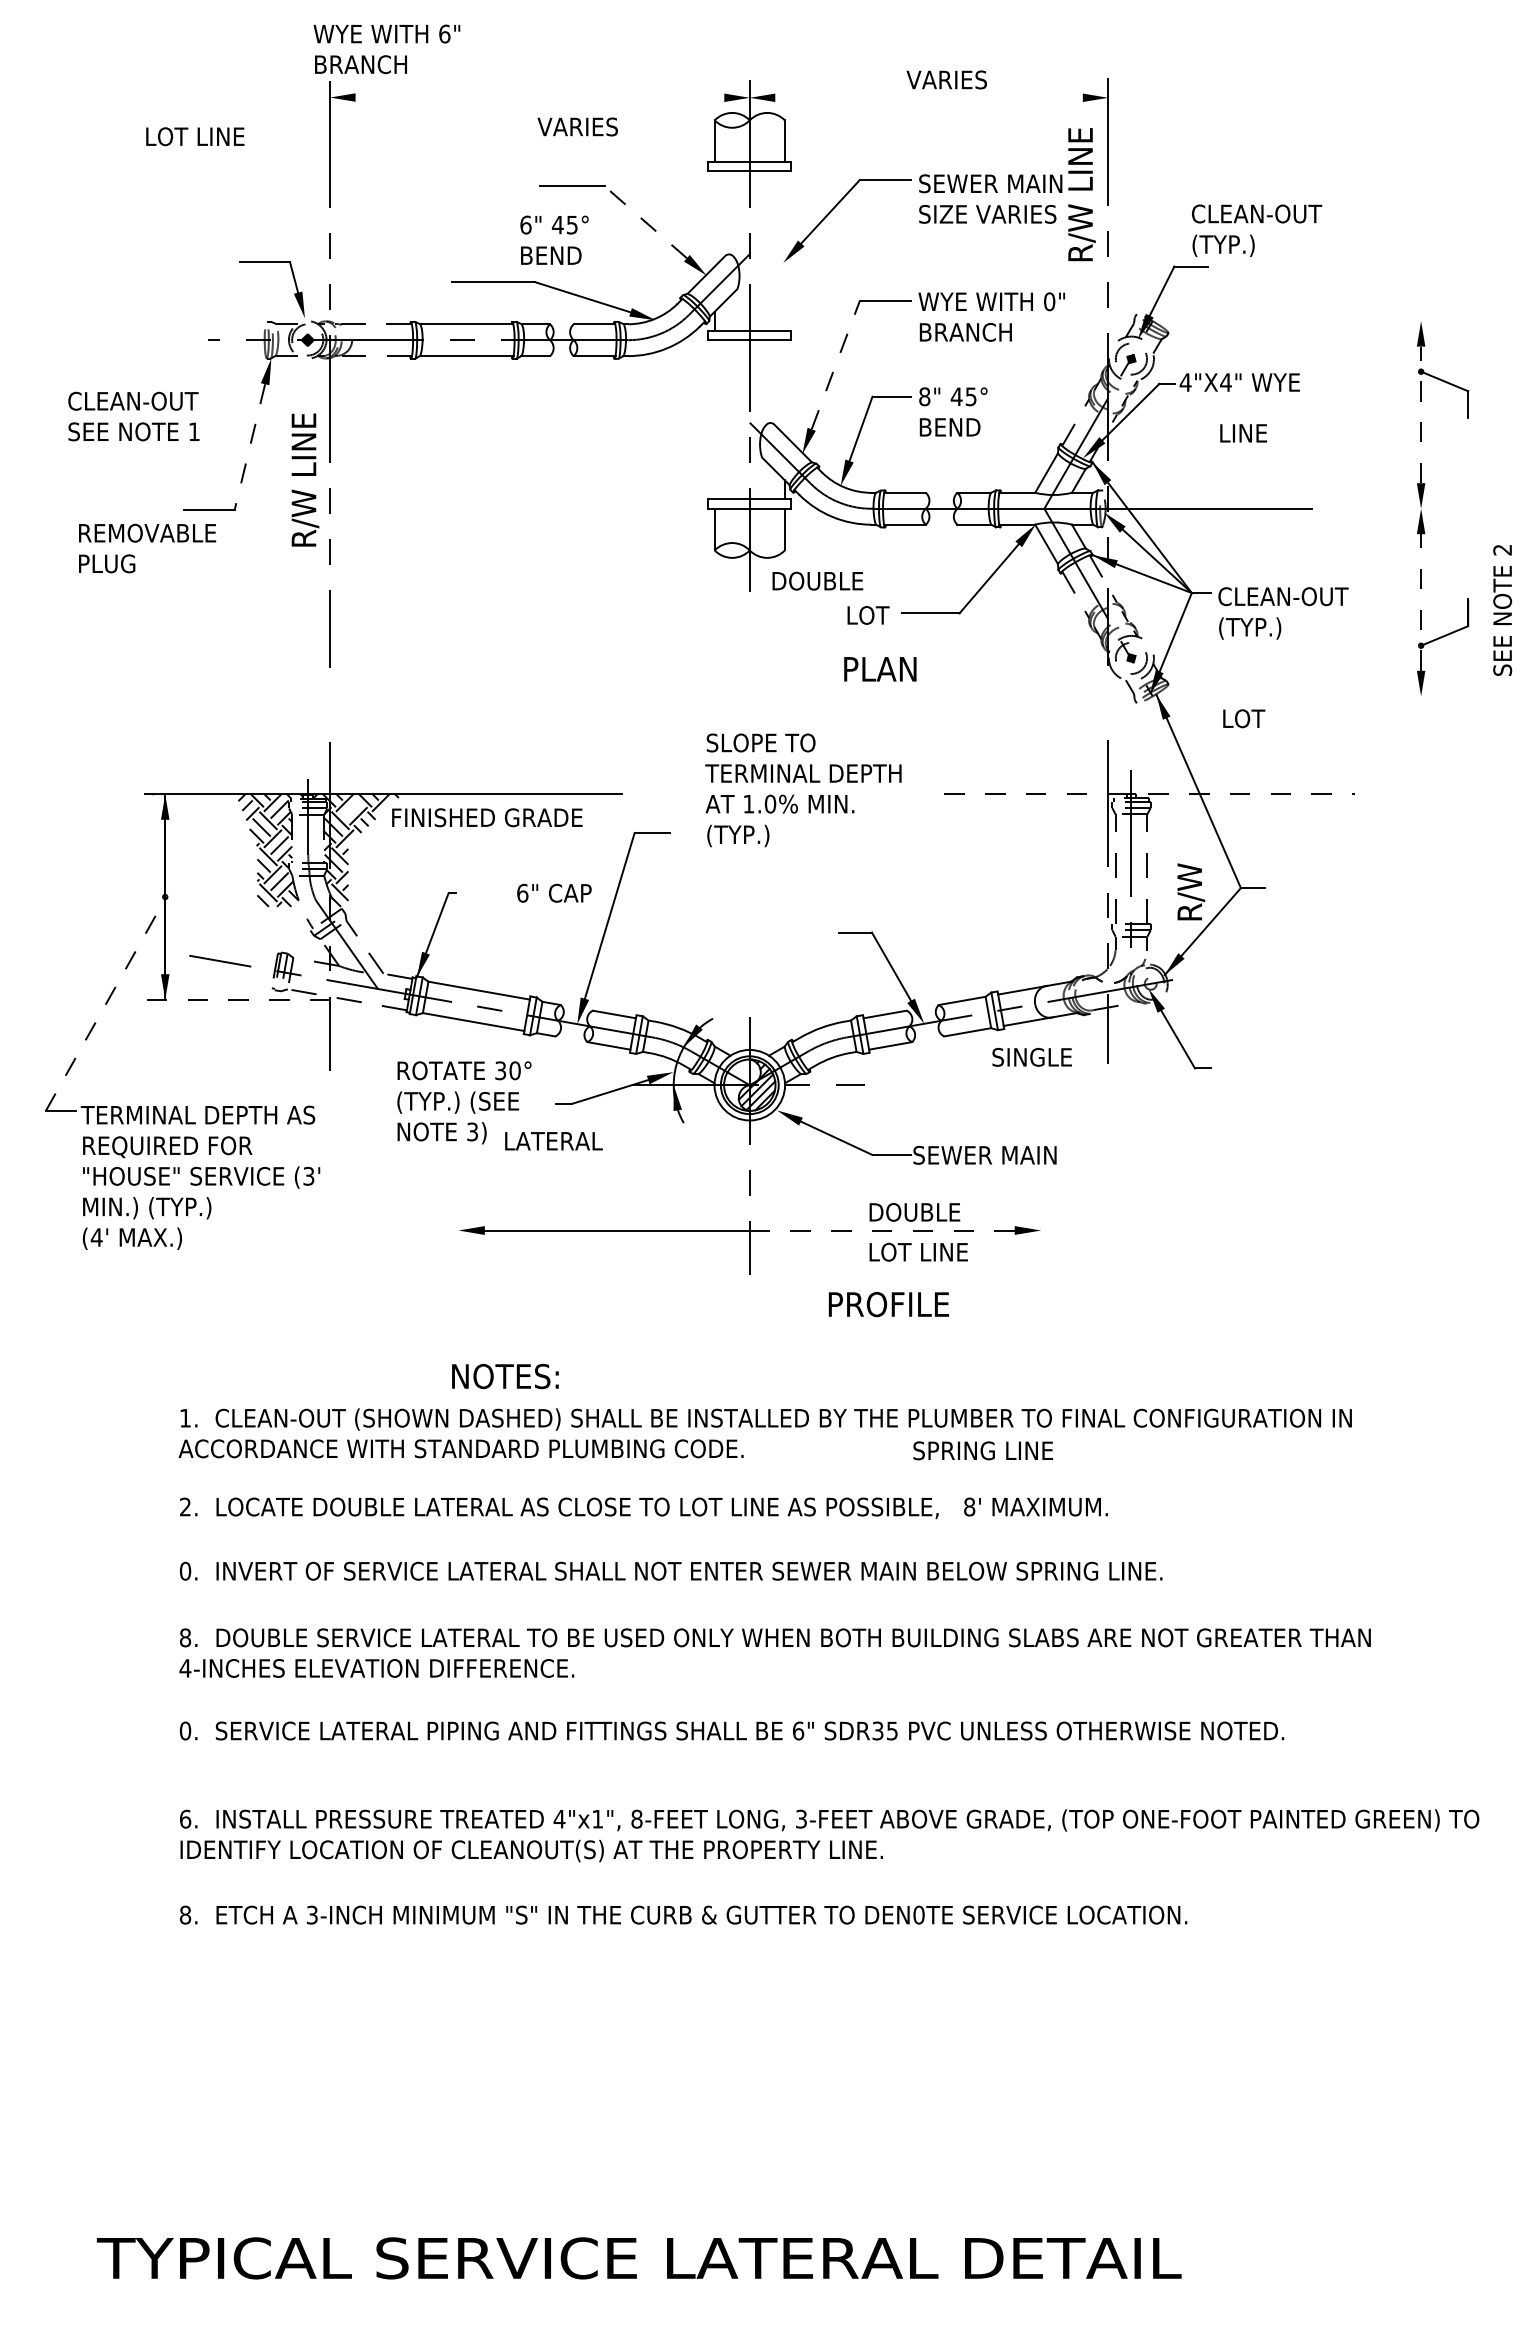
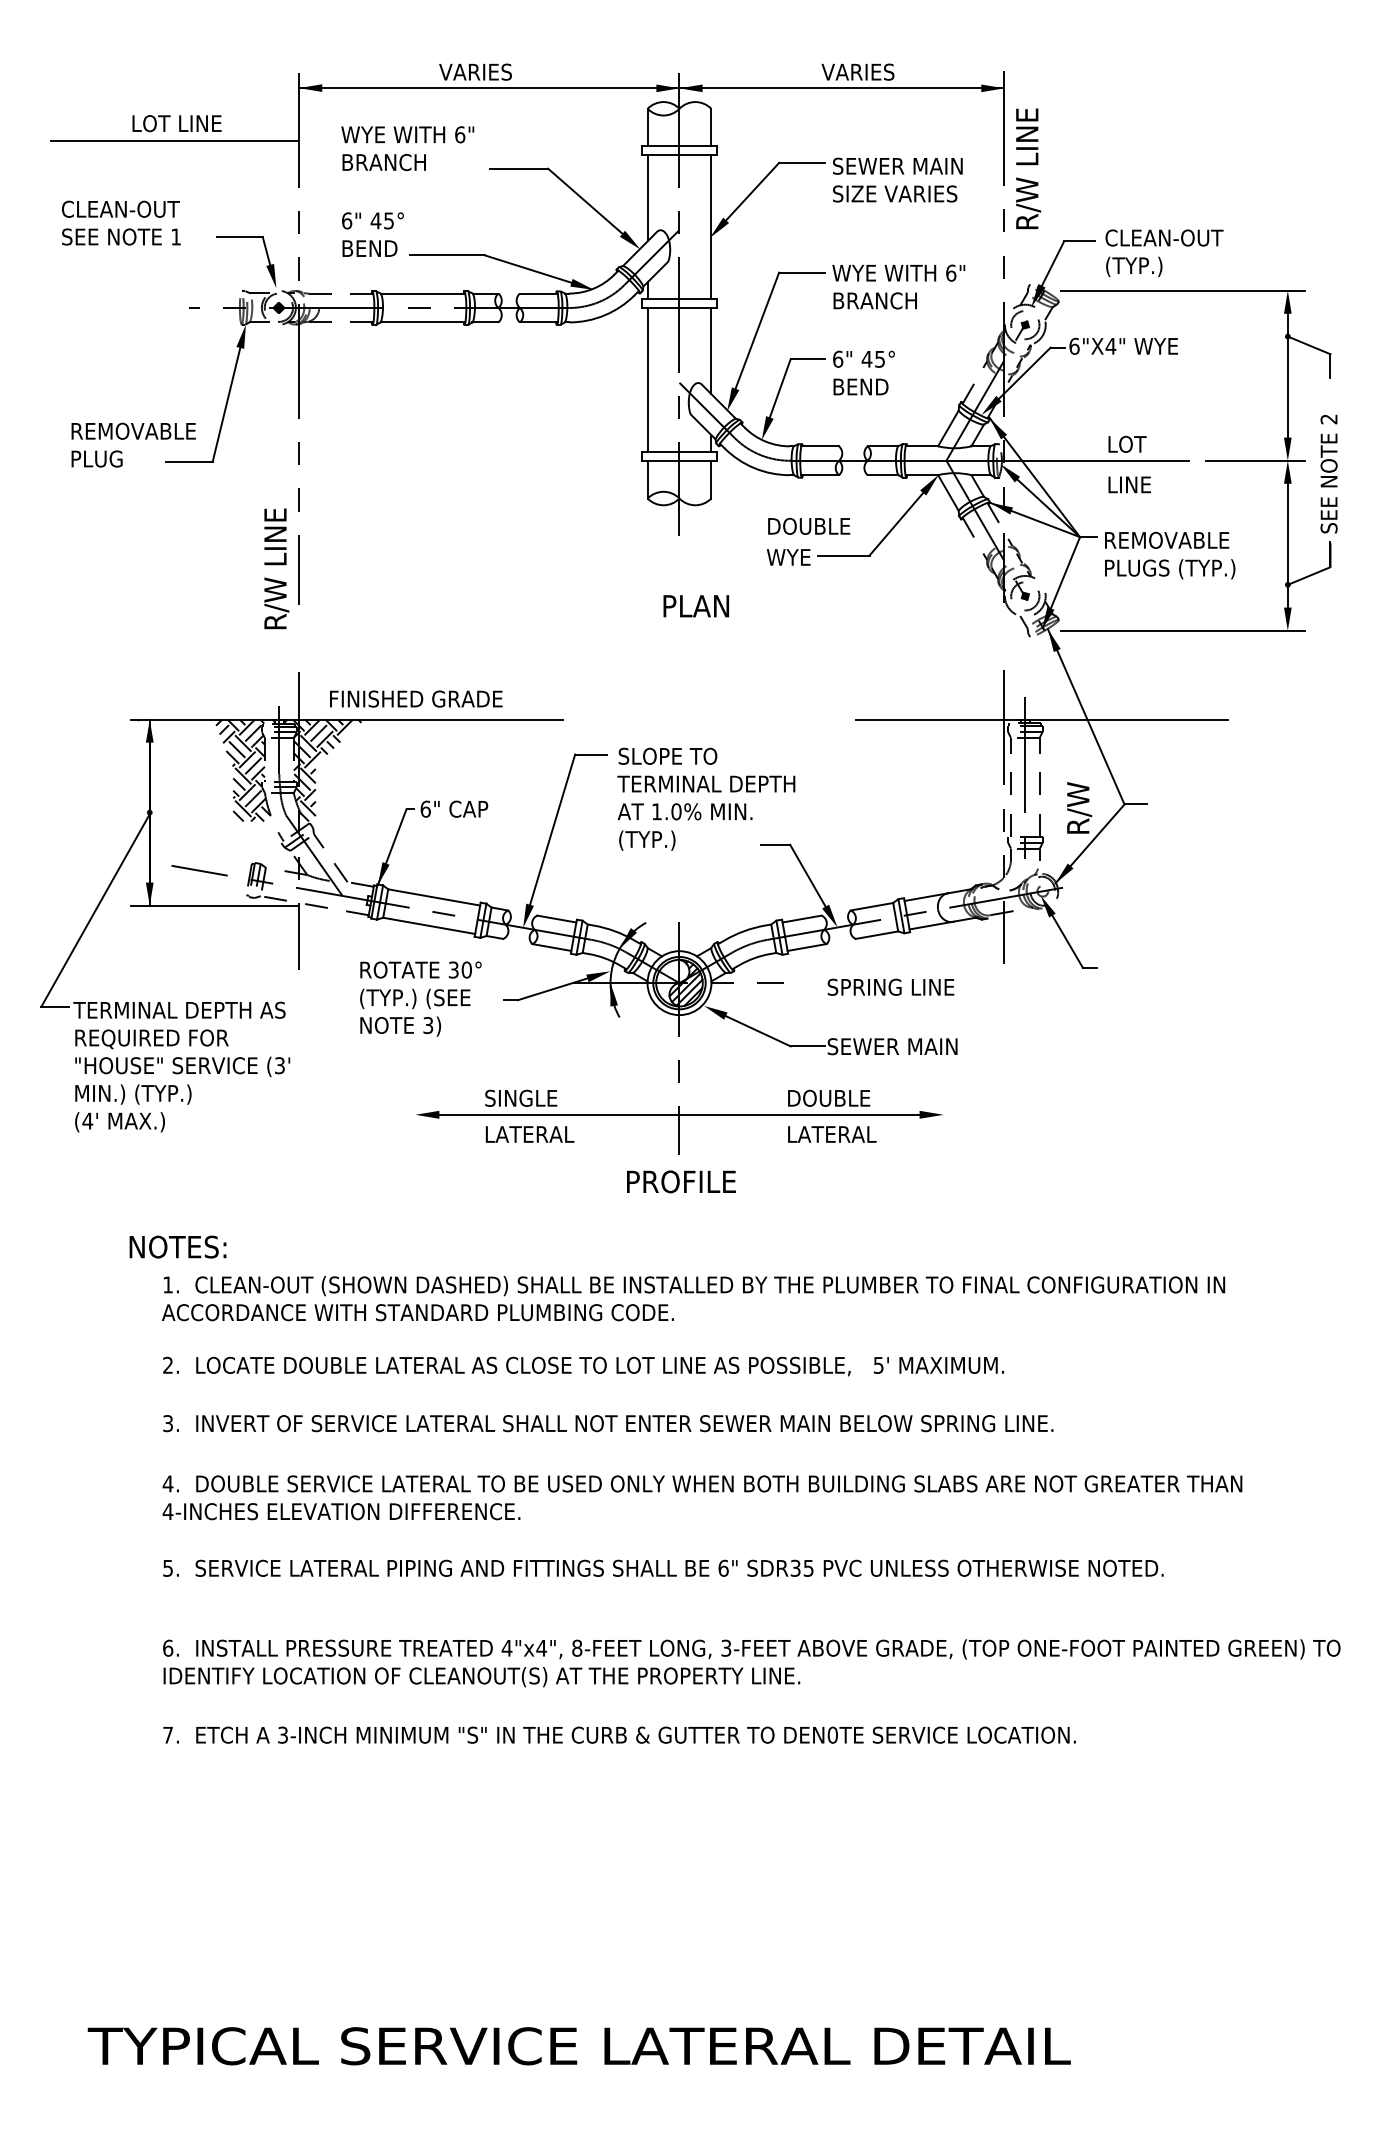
text: (386, 49) -> (407, 148), moved
line: (719, 97) -> (652, 88), added
text: (577, 126) -> (475, 71), moved
line: (192, 155) -> (174, 140), added
text: (1081, 194) -> (1028, 168), moved
line: (714, 218) -> (647, 197), added
line: (645, 222) -> (584, 201), dashed -> solid
text: (1257, 230) -> (1164, 252), moved
text: (554, 239) -> (372, 233), moved
line: (784, 250) -> (710, 226), added
text: (1049, 301) -> (951, 272), 0" -> 6"
line: (1305, 321) -> (1183, 291), added
line: (835, 364) -> (757, 330), dashed -> solid
text: (1185, 382) -> (1074, 346), 4"X4" -> 6"X4"
line: (784, 387) -> (710, 350), added
text: (924, 396) -> (837, 359), 8" -> 6"
line: (1421, 414) -> (1288, 375), dashed -> solid
text: (133, 416) -> (121, 223), moved
line: (714, 419) -> (647, 379), added
text: (1243, 433) -> (1129, 484), moved
line: (249, 447) -> (226, 405), dashed -> solid
text: (305, 479) -> (276, 568), moved
line: (1385, 508) -> (1255, 460), added
text: (147, 548) -> (133, 445), moved
text: (817, 580) -> (808, 525), moved
line: (1421, 602) -> (1288, 545), dashed -> solid
text: (1502, 610) -> (1328, 474), moved
text: (1290, 613) -> (1169, 555), CLEAN-OUT (TYP.) -> REMOVABLE PLUGS (TYP.)
text: (870, 615) -> (788, 557), LOT -> WYE
text: (880, 669) -> (696, 606), moved
line: (1305, 696) -> (1183, 630), added
text: (1244, 718) -> (1127, 444), moved
text: (803, 790) -> (706, 799), moved
line: (1150, 794) -> (1042, 719), dashed -> solid
line: (351, 809) -> (318, 733), added
text: (487, 817) -> (416, 698), moved
text: (554, 892) -> (454, 808), moved
line: (237, 999) -> (215, 905), dashed -> solid
line: (105, 1005) -> (95, 910), dashed -> solid
text: (1031, 1057) -> (520, 1098), moved
text: (553, 1141) -> (529, 1134), moved
line: (881, 1230) -> (798, 1114), dashed -> solid
text: (923, 1251) -> (836, 1133), LOT LINE -> LATERAL
text: (888, 1304) -> (681, 1181), moved
text: (505, 1376) -> (178, 1247), moved
text: (982, 1450) -> (890, 987), moved
text: (969, 1506) -> (878, 1364), 8' -> 5'
text: (185, 1570) -> (168, 1422), 0. -> 3.
text: (185, 1637) -> (168, 1483), 8. -> 4.
text: (185, 1730) -> (168, 1567), 0. -> 5.
text: (597, 1819) -> (541, 1648), 4"x1", -> 4"x4",
text: (185, 1914) -> (168, 1734), 8. -> 7.

